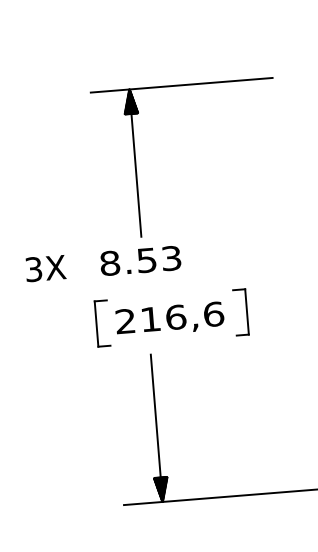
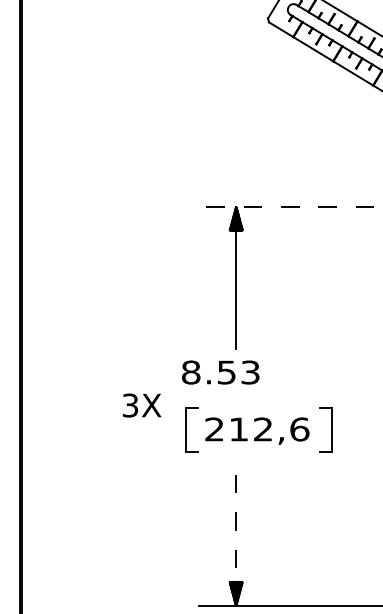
line: (181, 85) -> (286, 207), solid -> dashed
text: (140, 260) -> (220, 372), moved
text: (45, 268) -> (141, 405), moved
text: (176, 317) -> (263, 429), 216,6 -> 212,6
line: (156, 427) -> (236, 533), solid -> dashed

